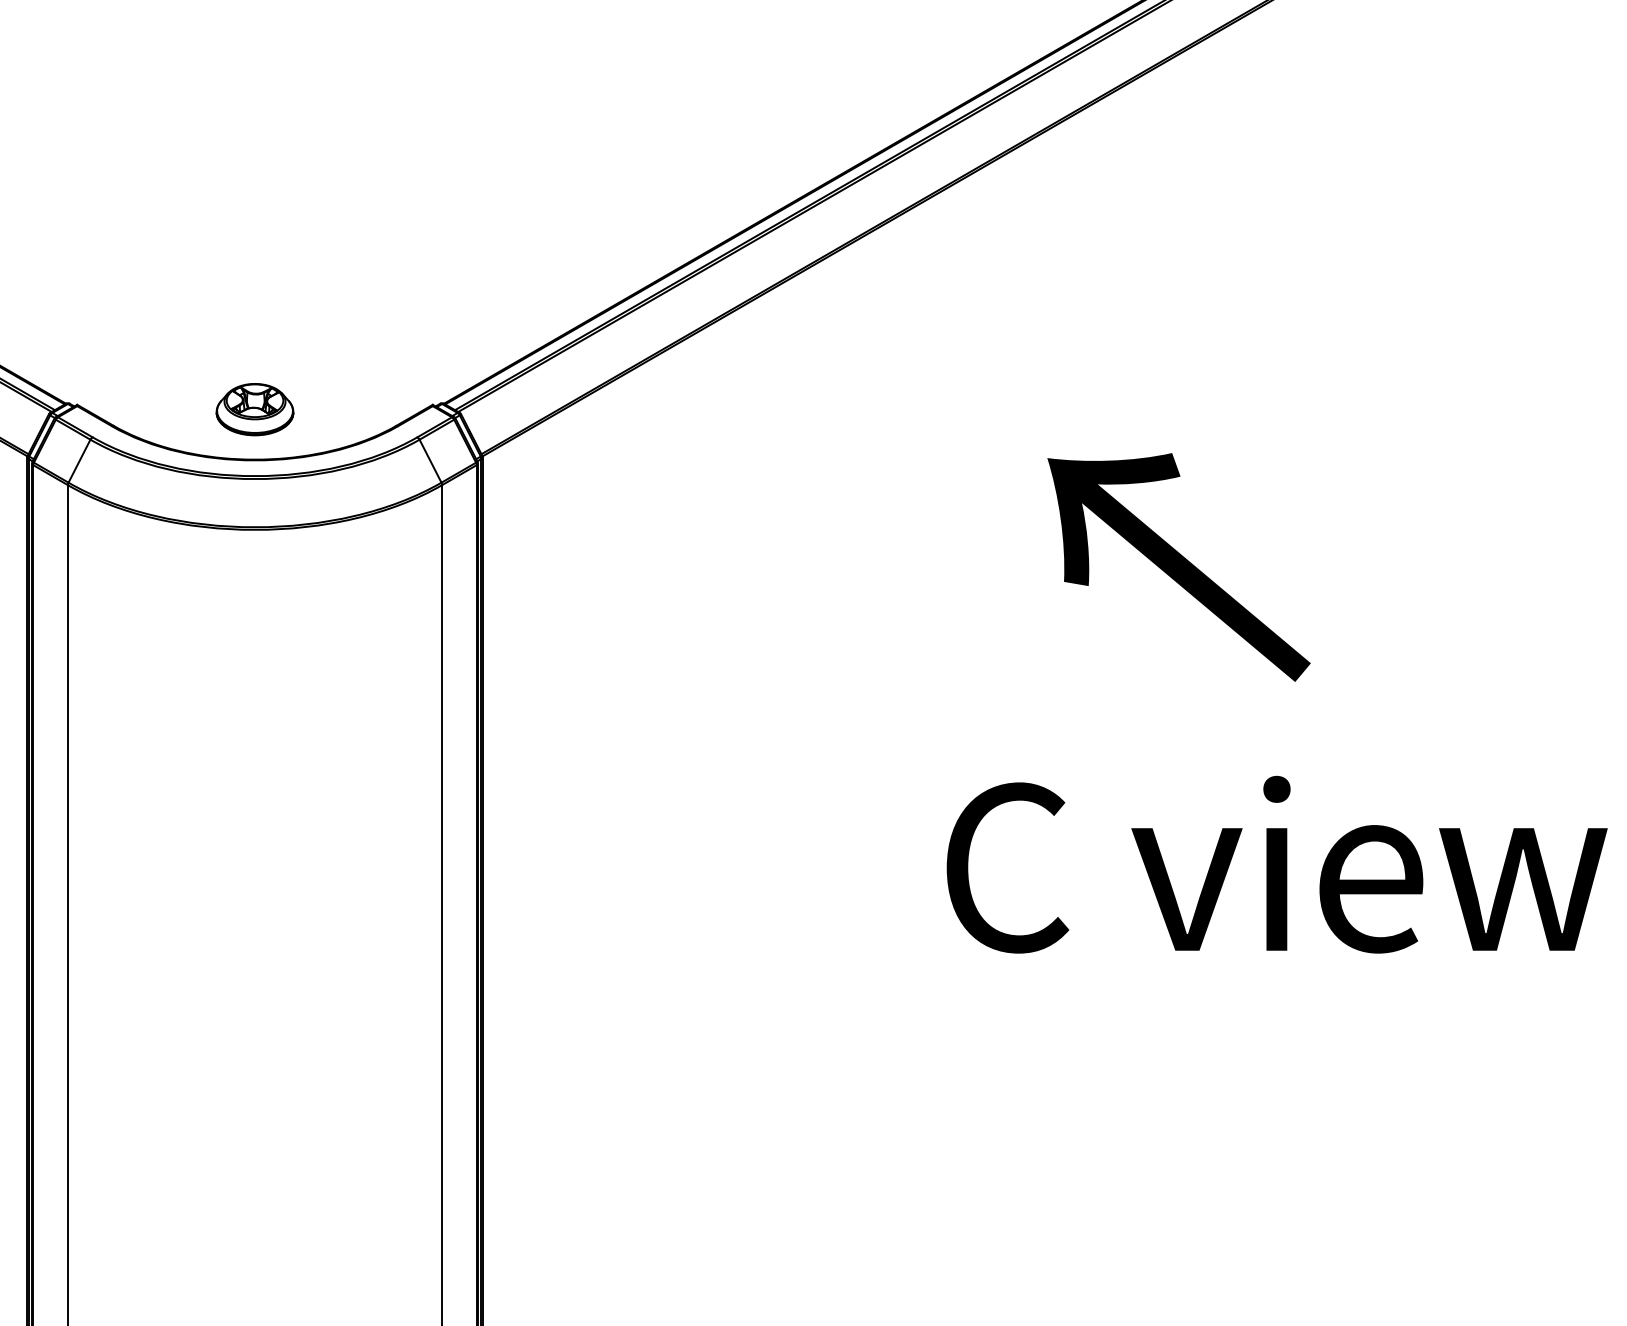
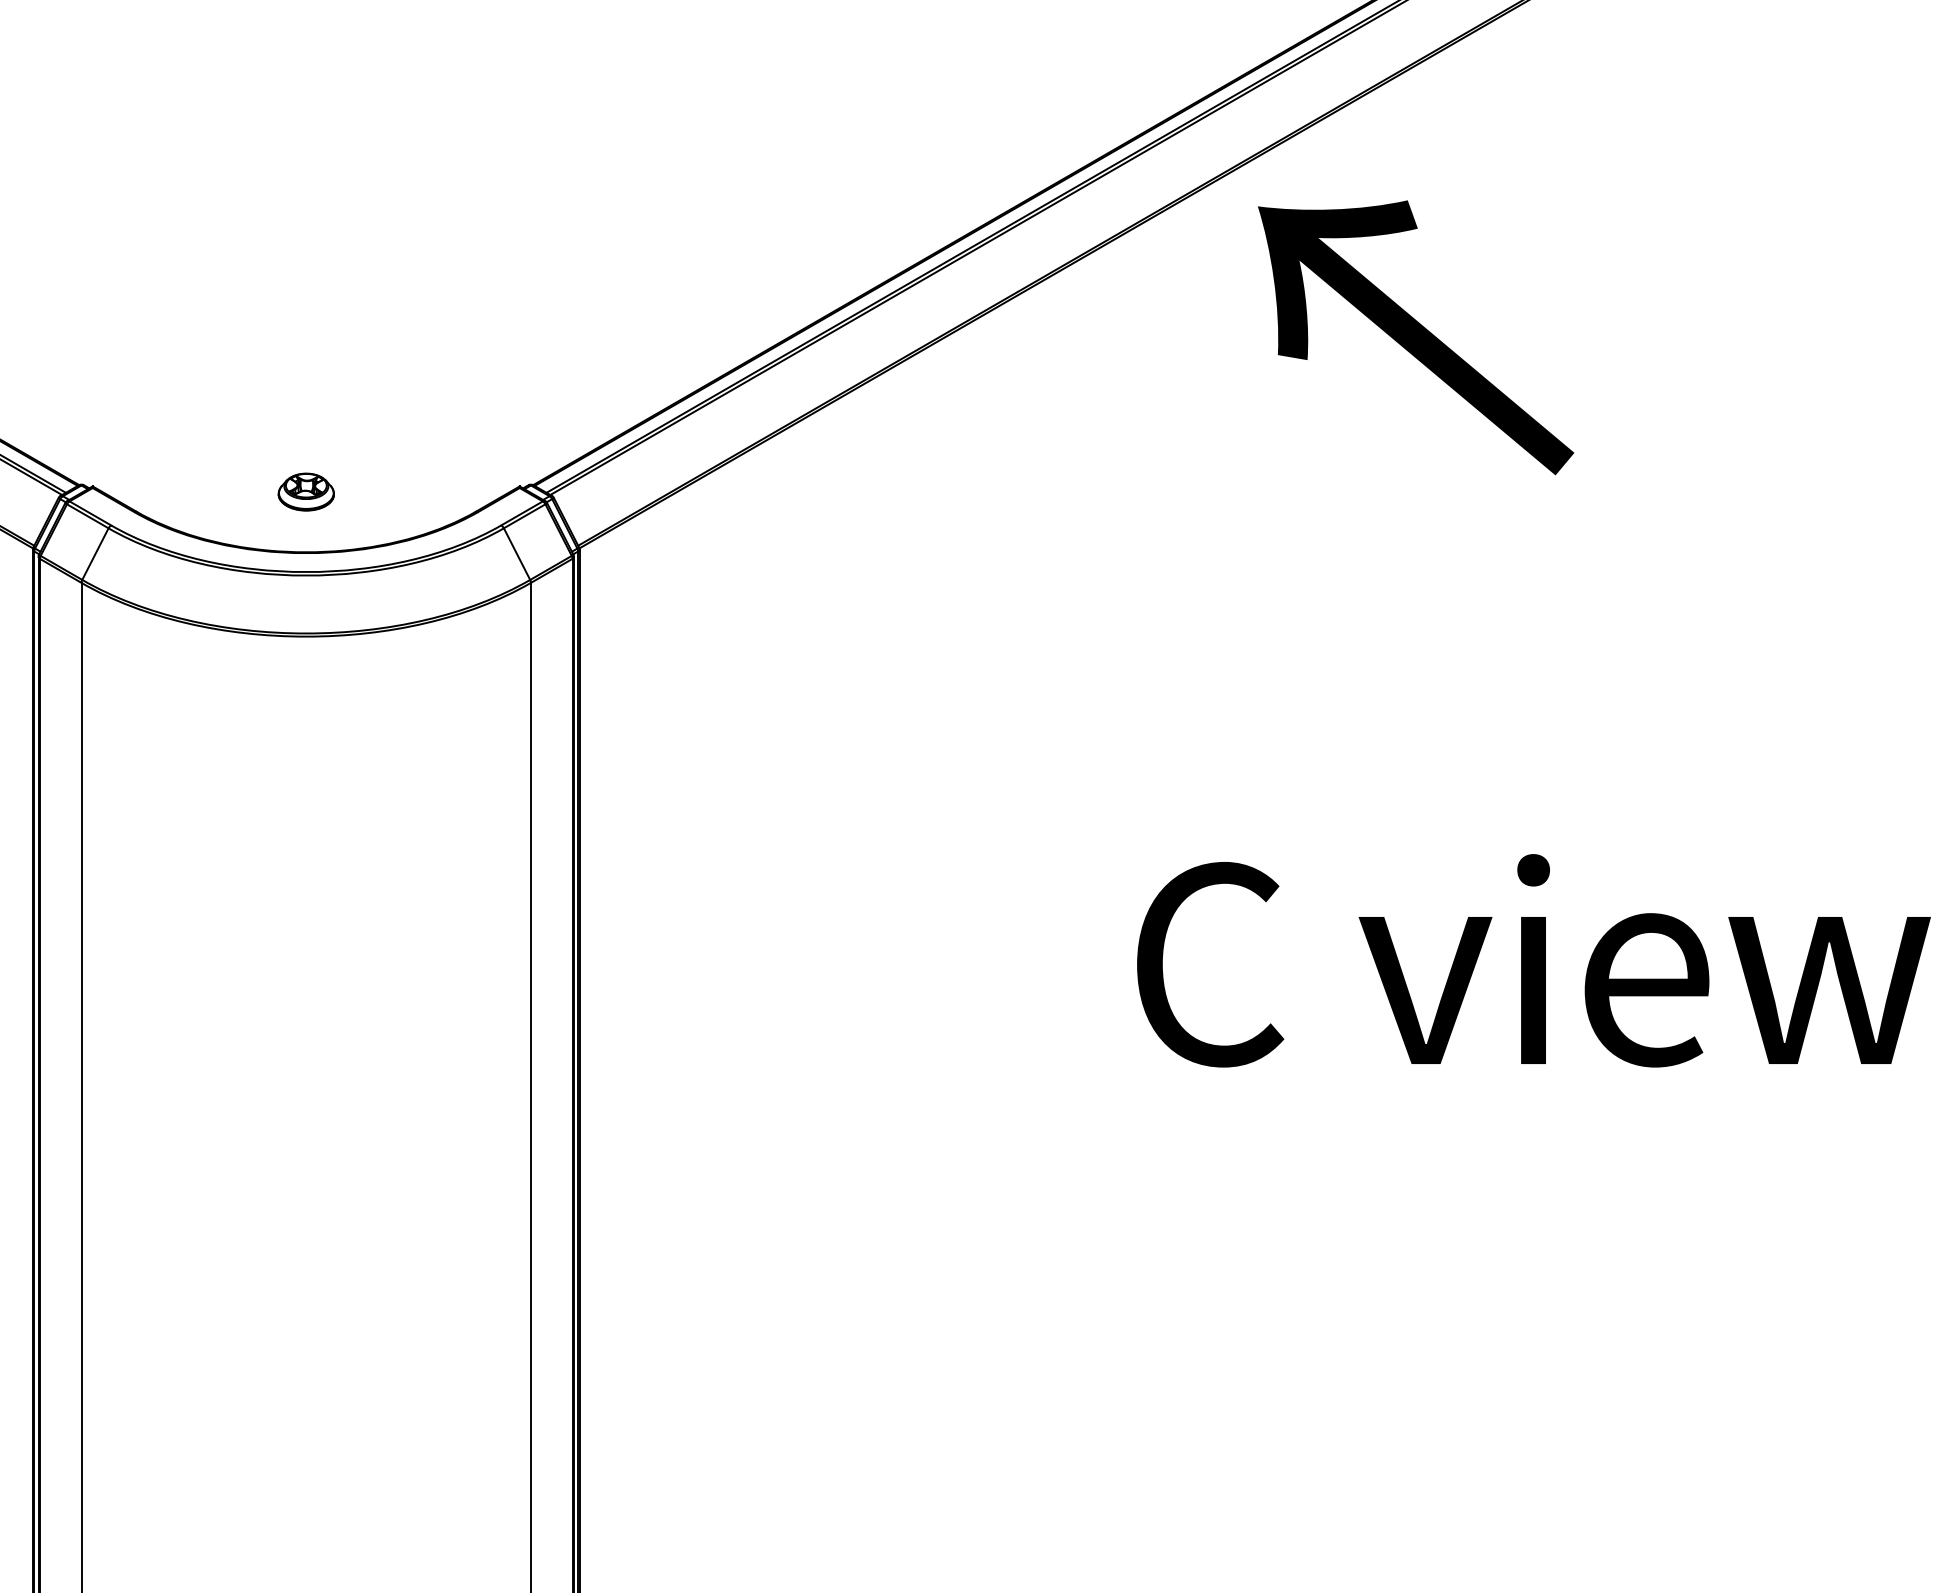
part: (255, 409) -> (306, 491), size x0.6
text: (1179, 567) -> (1416, 337), moved
text: (1276, 864) -> (1533, 960), moved

